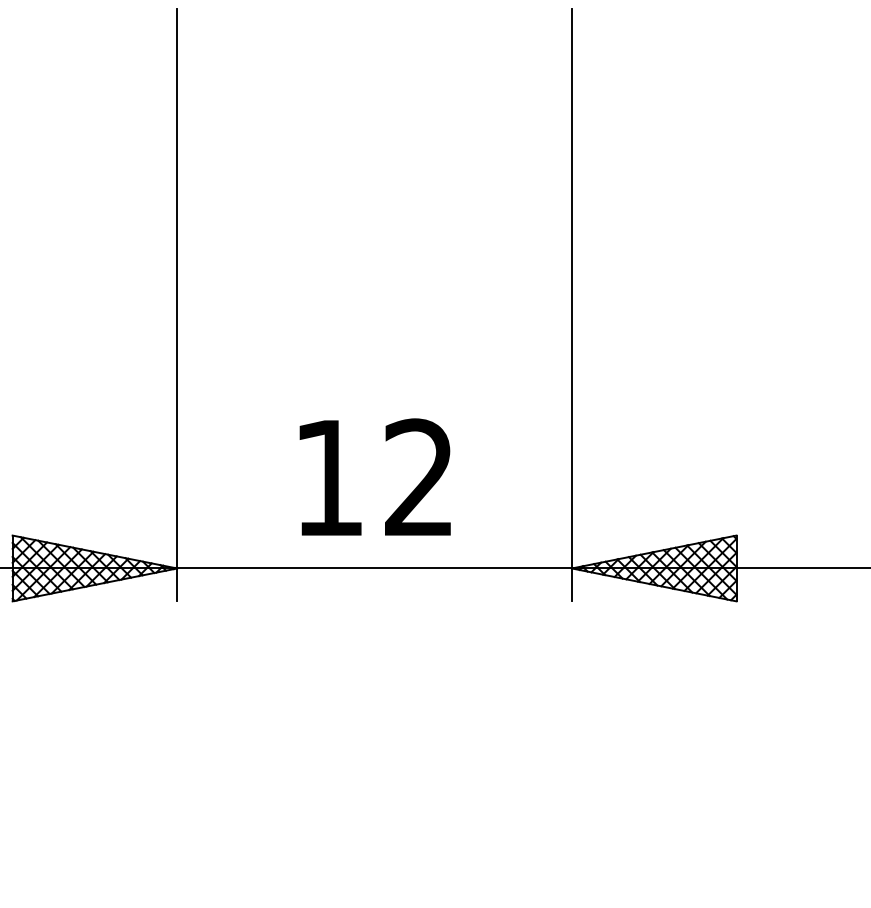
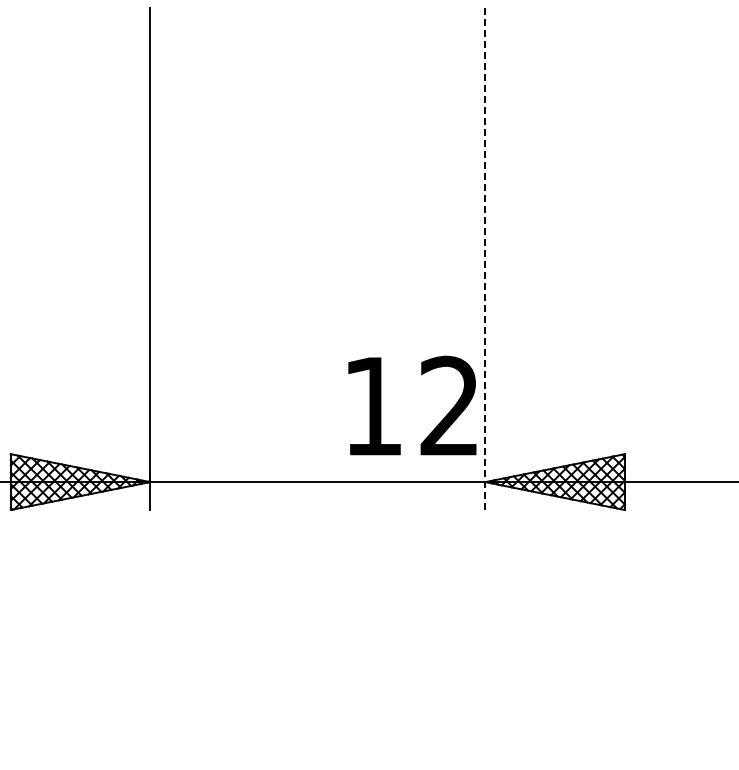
line: (572, 304) -> (485, 258), solid -> dashed
text: (375, 476) -> (412, 405), moved

